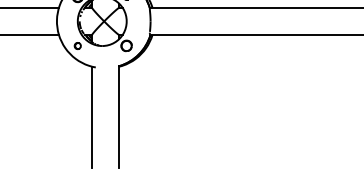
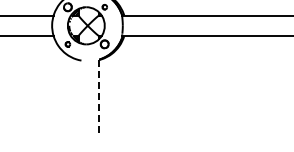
line: (91, 117) -> (78, 98), removed
line: (119, 117) -> (99, 98), solid -> dashed

